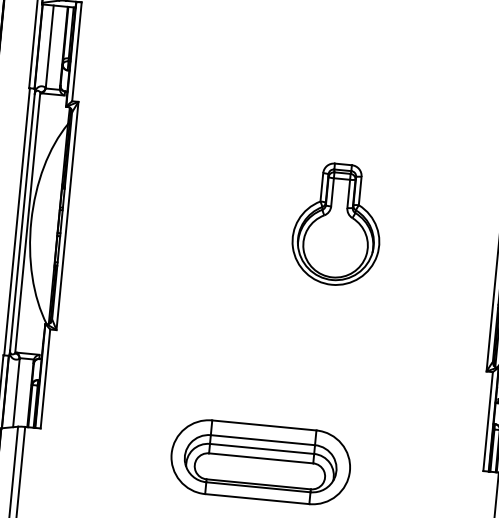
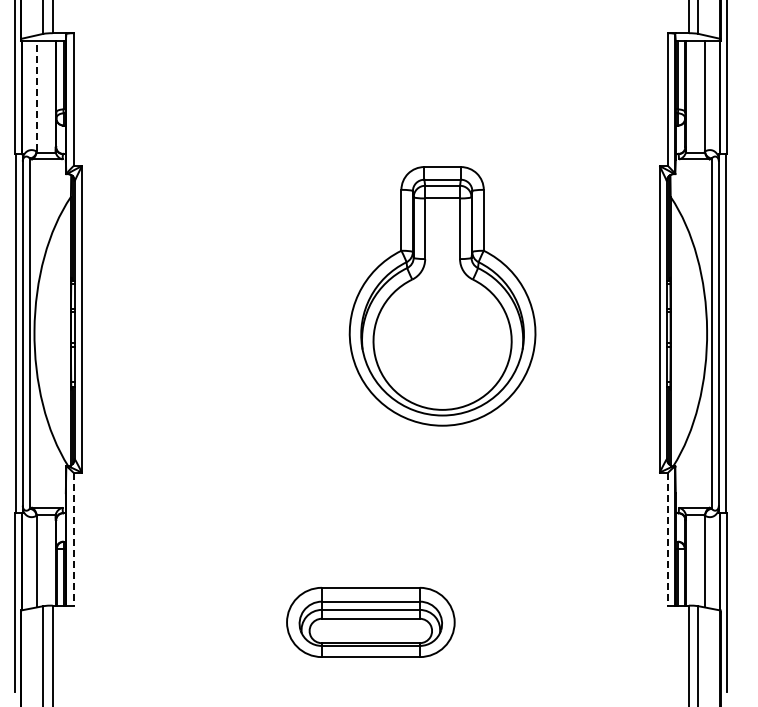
line: (49, 46) -> (36, 95), solid -> dashed
part: (337, 224) -> (442, 295), size x1.6
line: (45, 379) -> (73, 539), solid -> dashed
line: (488, 421) -> (668, 539), solid -> dashed
part: (260, 462) -> (370, 622), size x0.7

